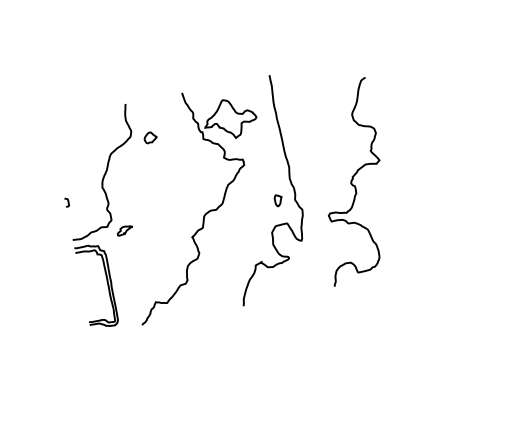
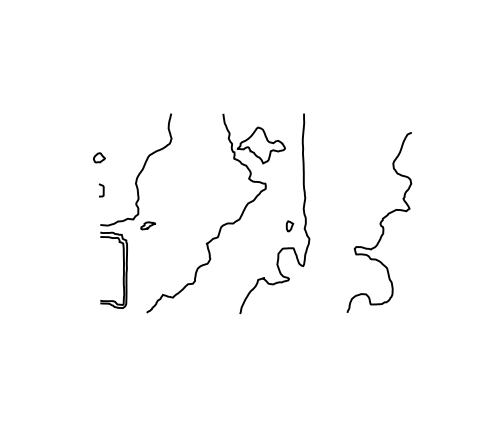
part: (150, 137) -> (99, 157), moved
curve: (350, 181) -> (380, 222), moved
part: (67, 202) -> (102, 190), size x1.6

